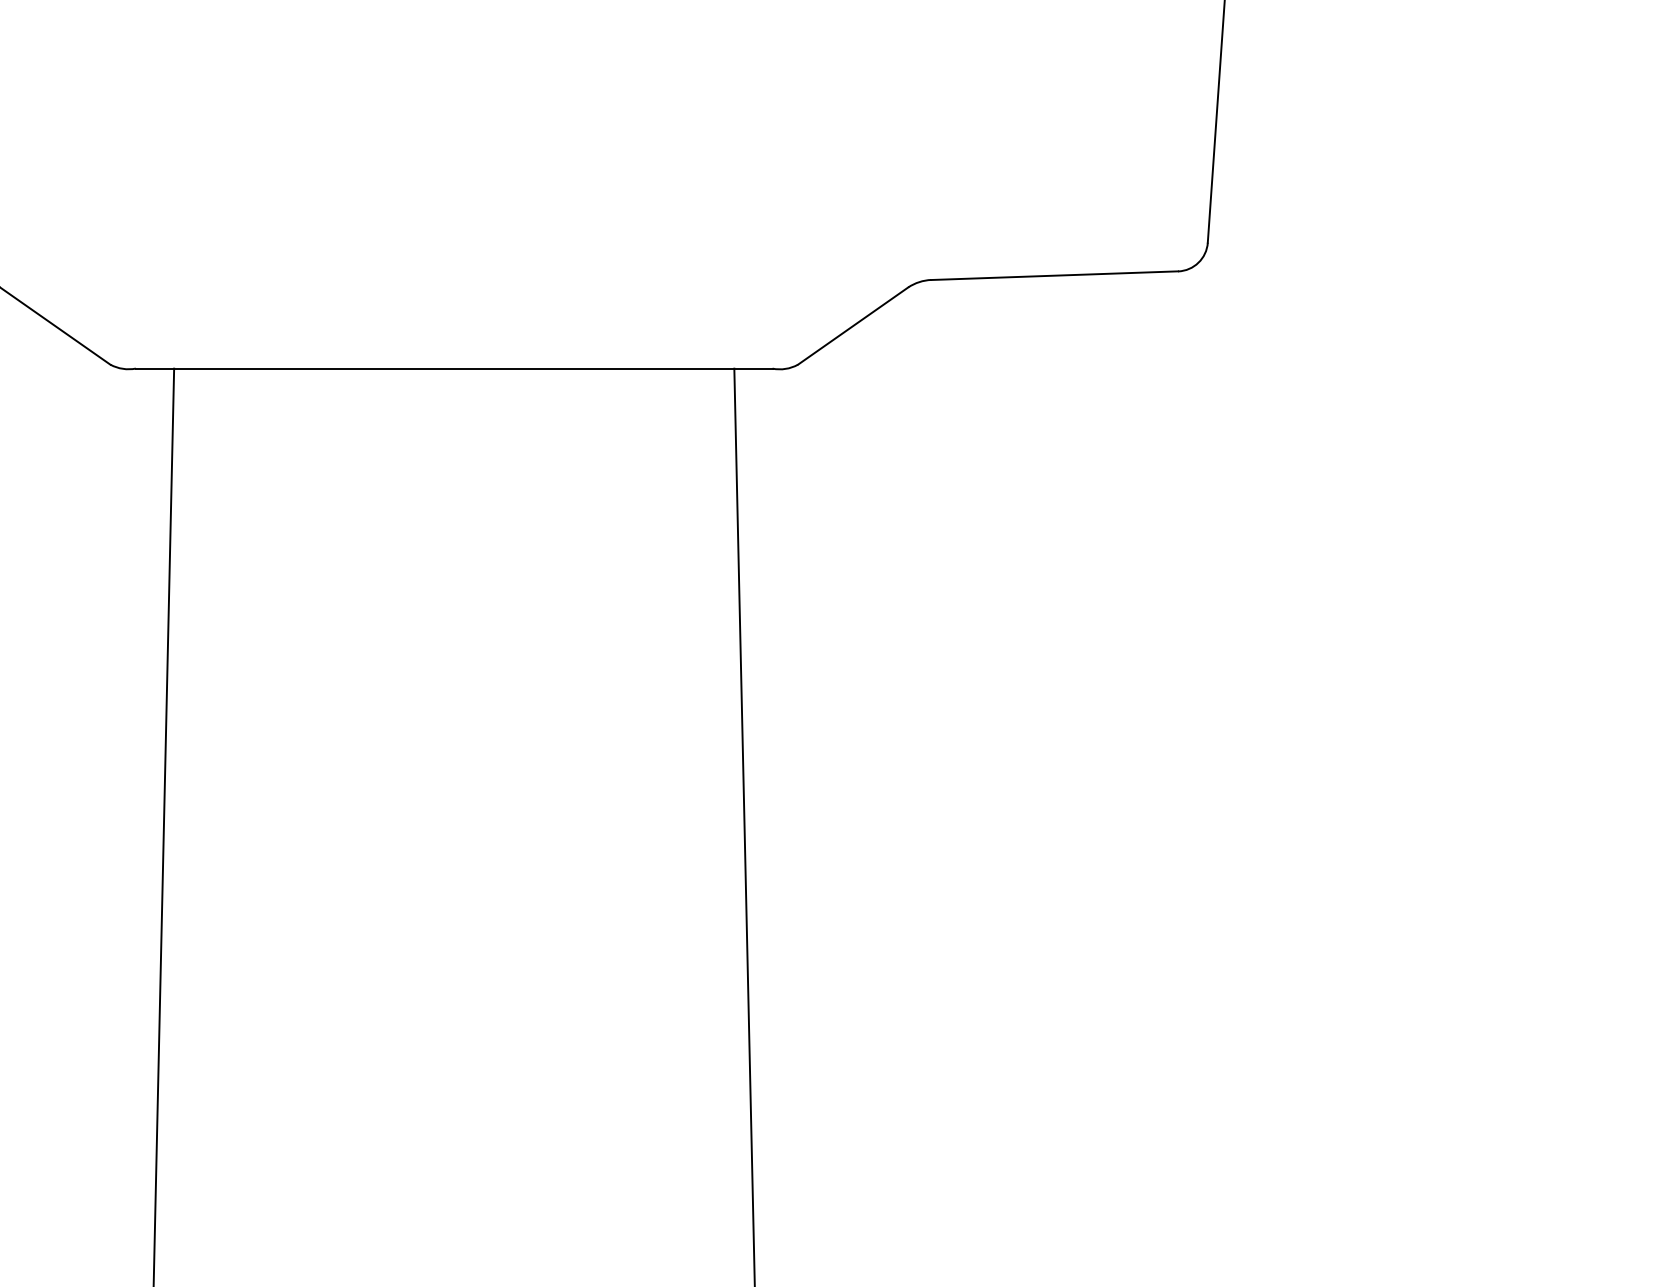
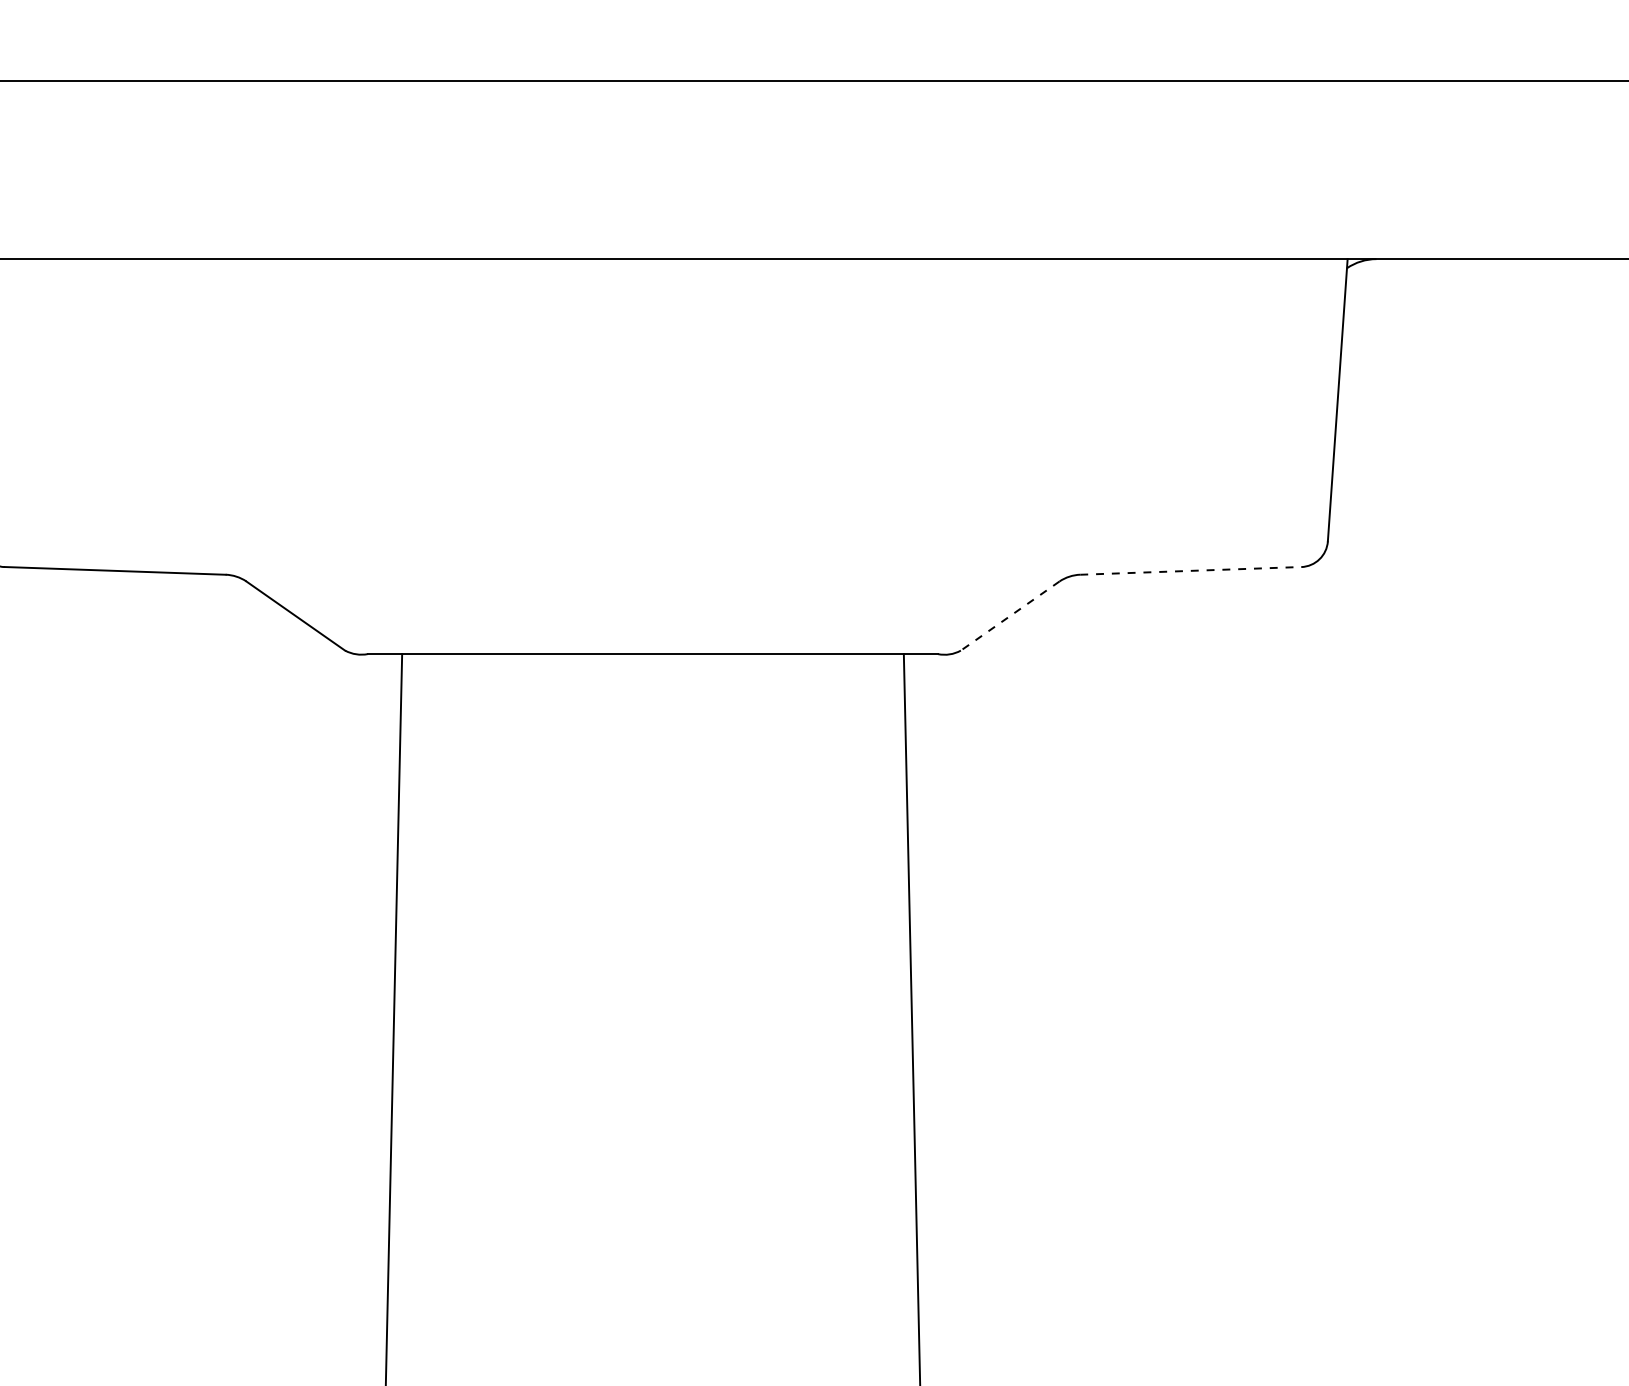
line: (1054, 275) -> (1190, 570), solid -> dashed
line: (852, 326) -> (1009, 616), solid -> dashed

